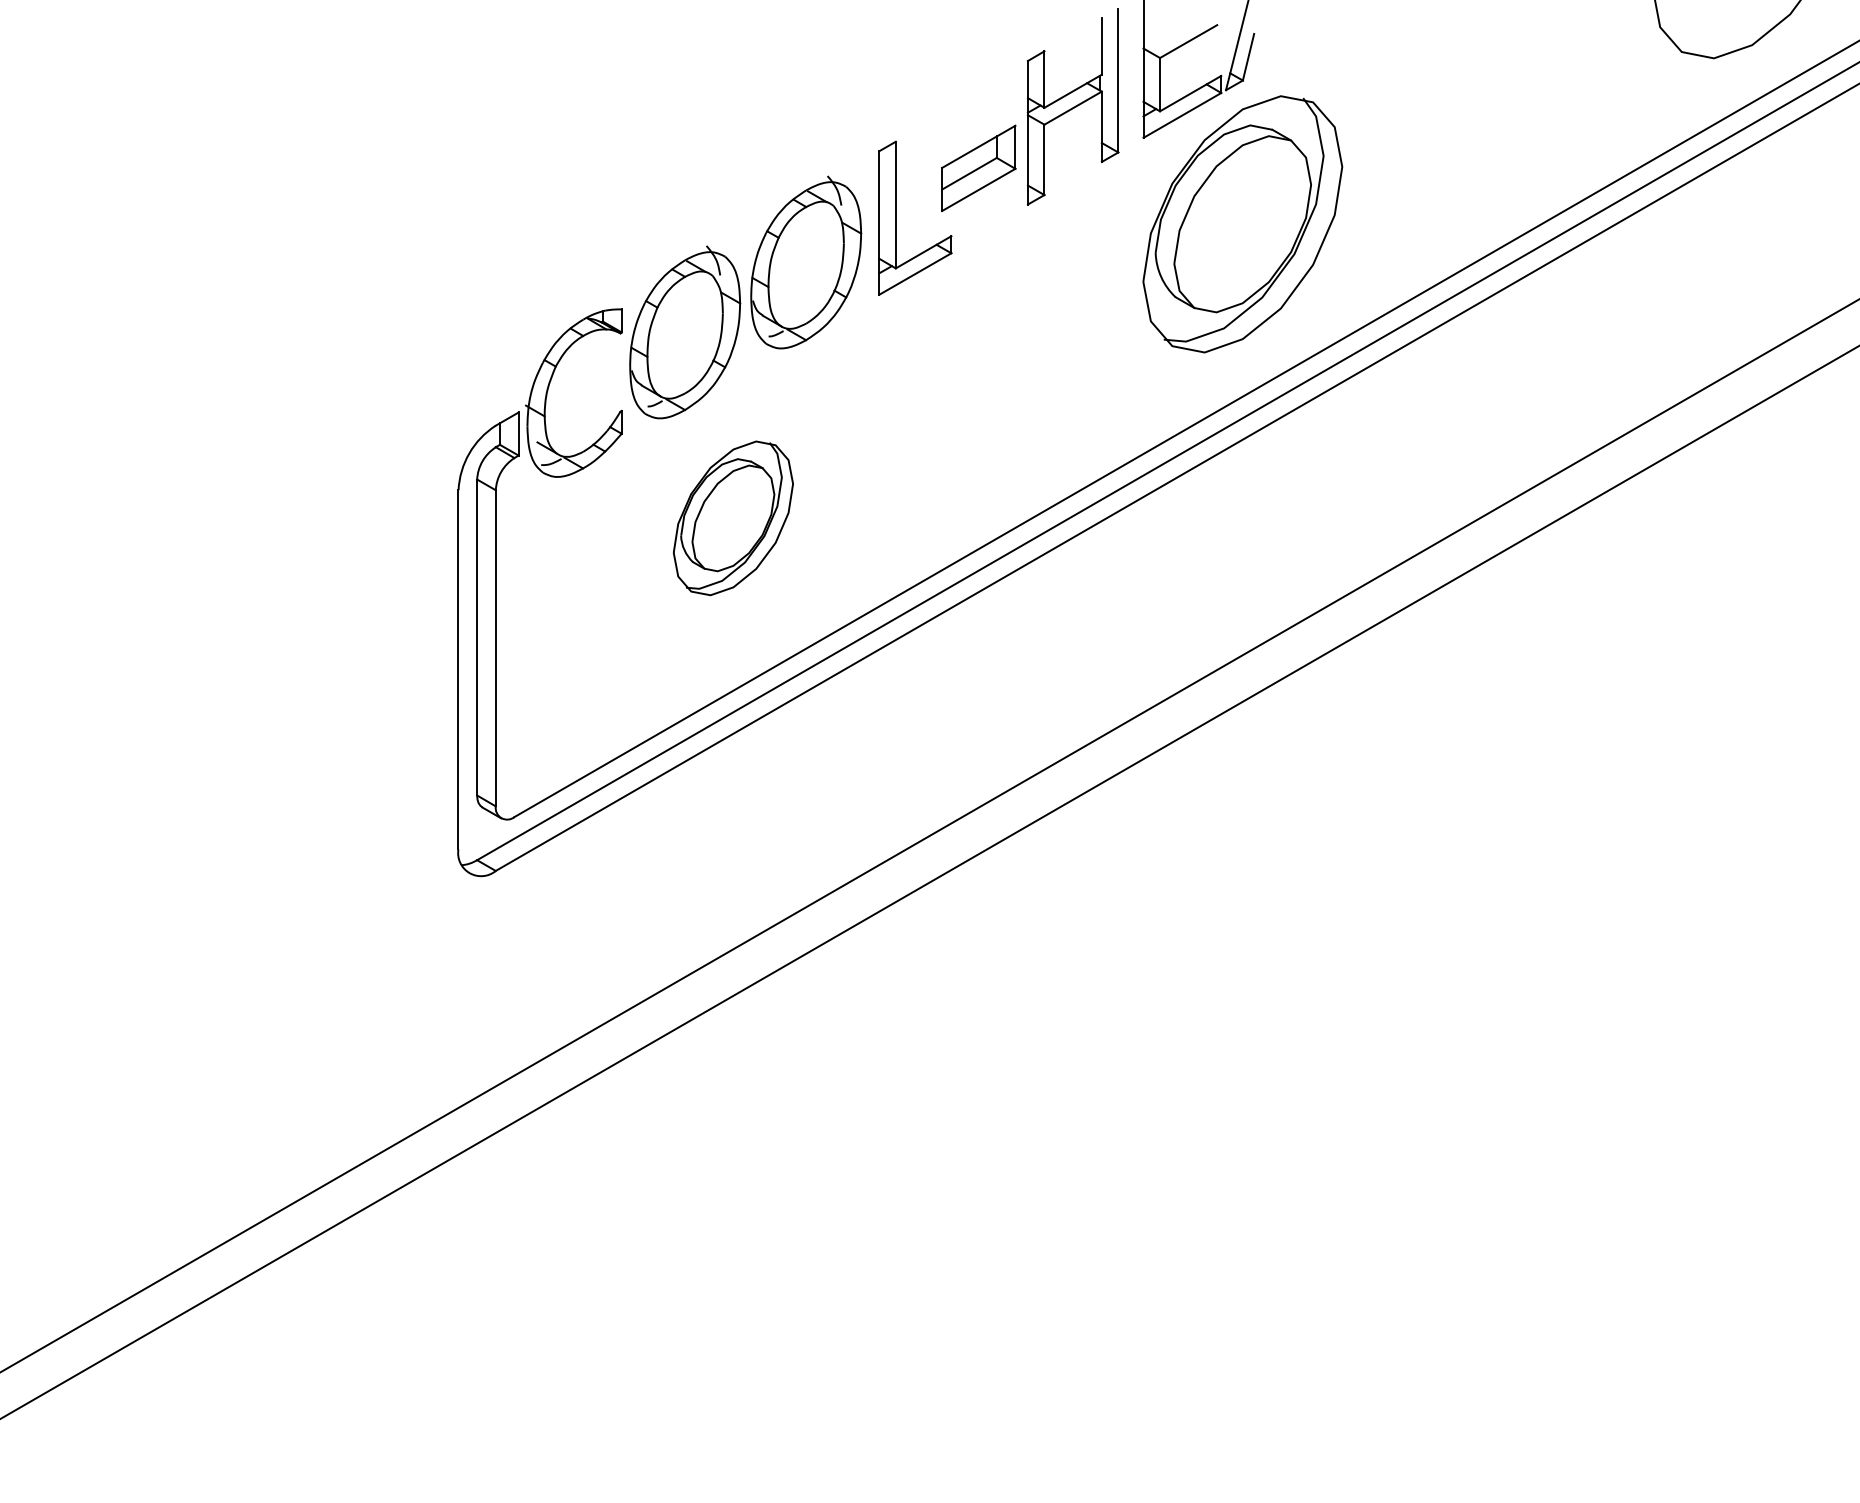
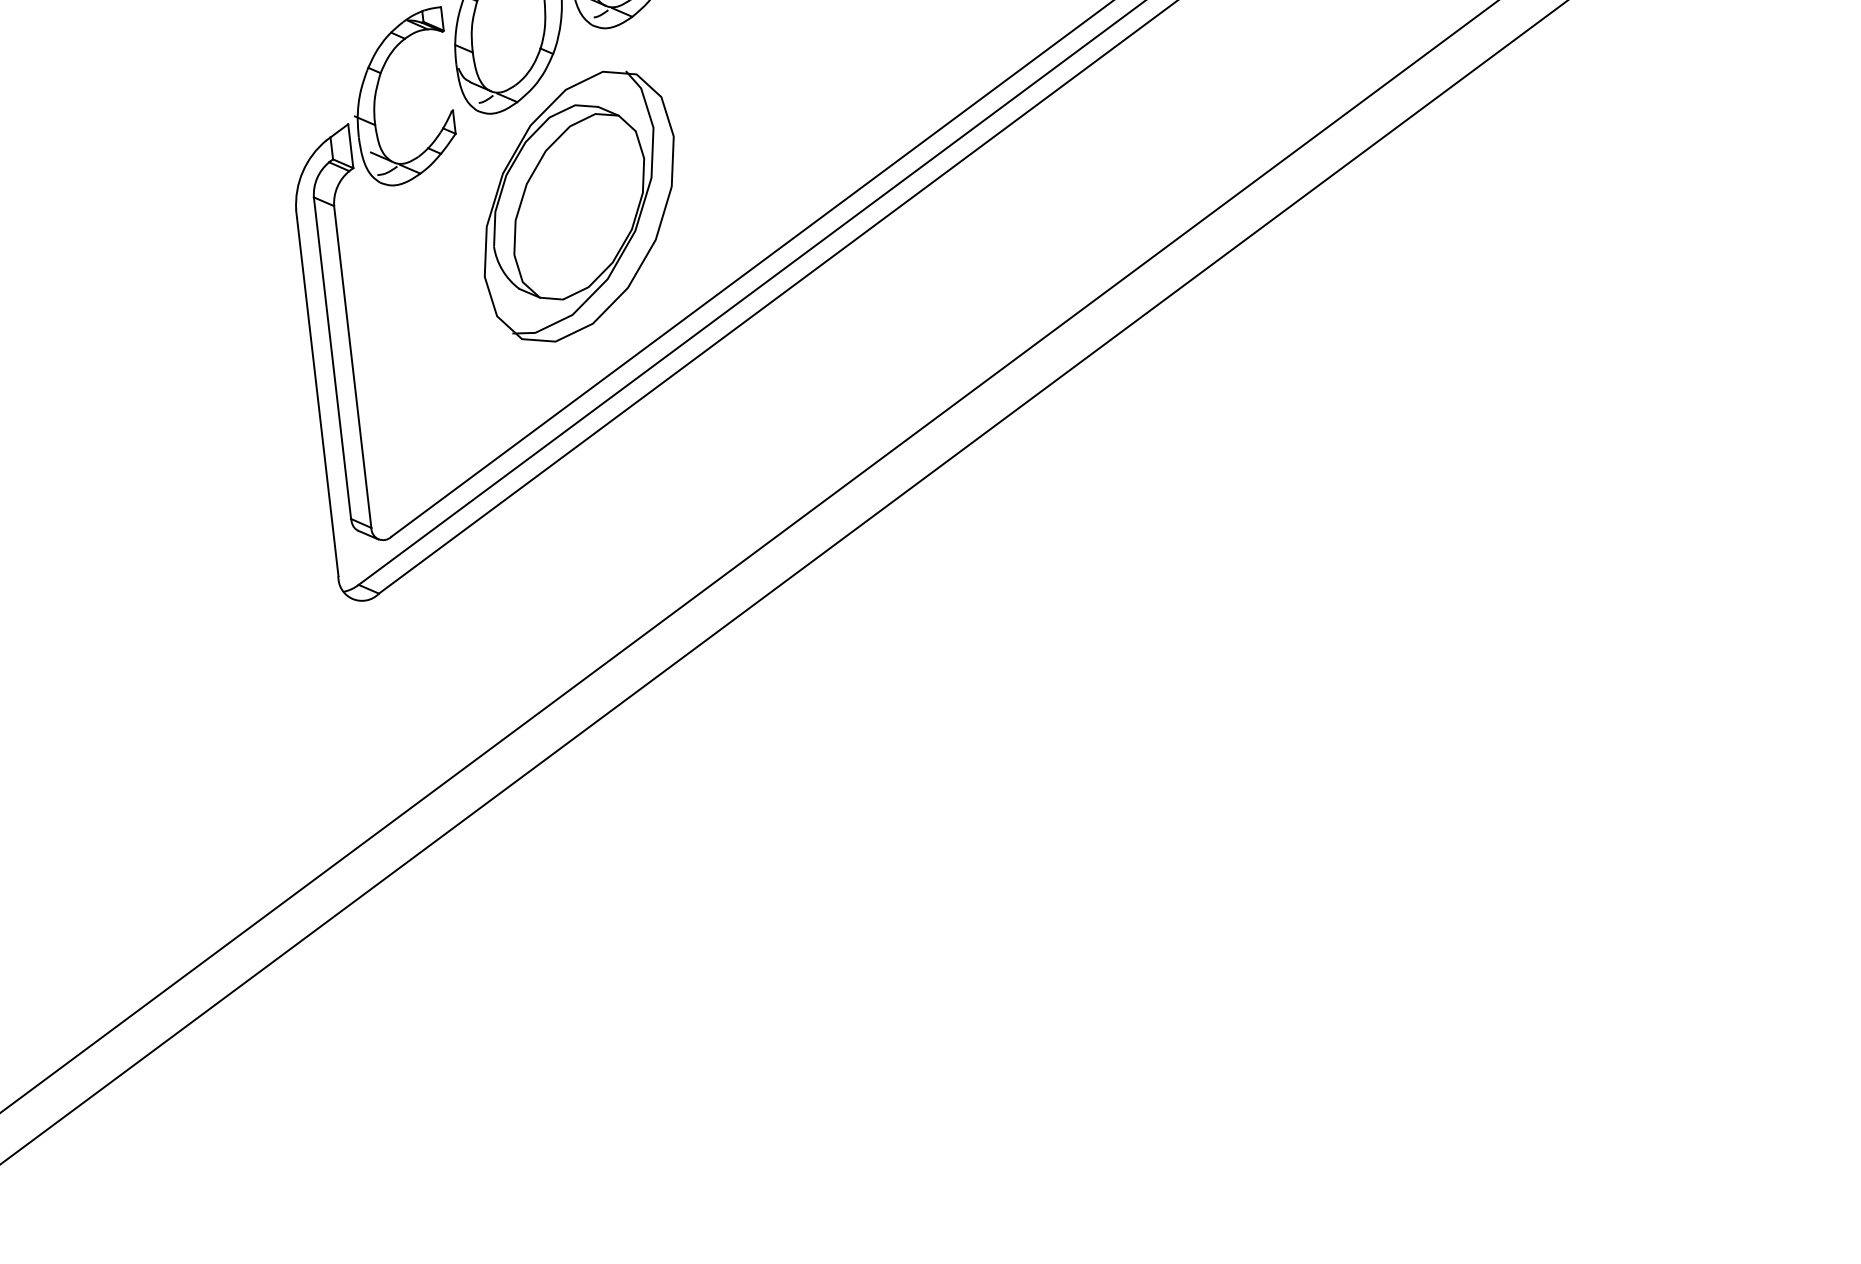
part: (733, 518) -> (579, 206), size x1.67

